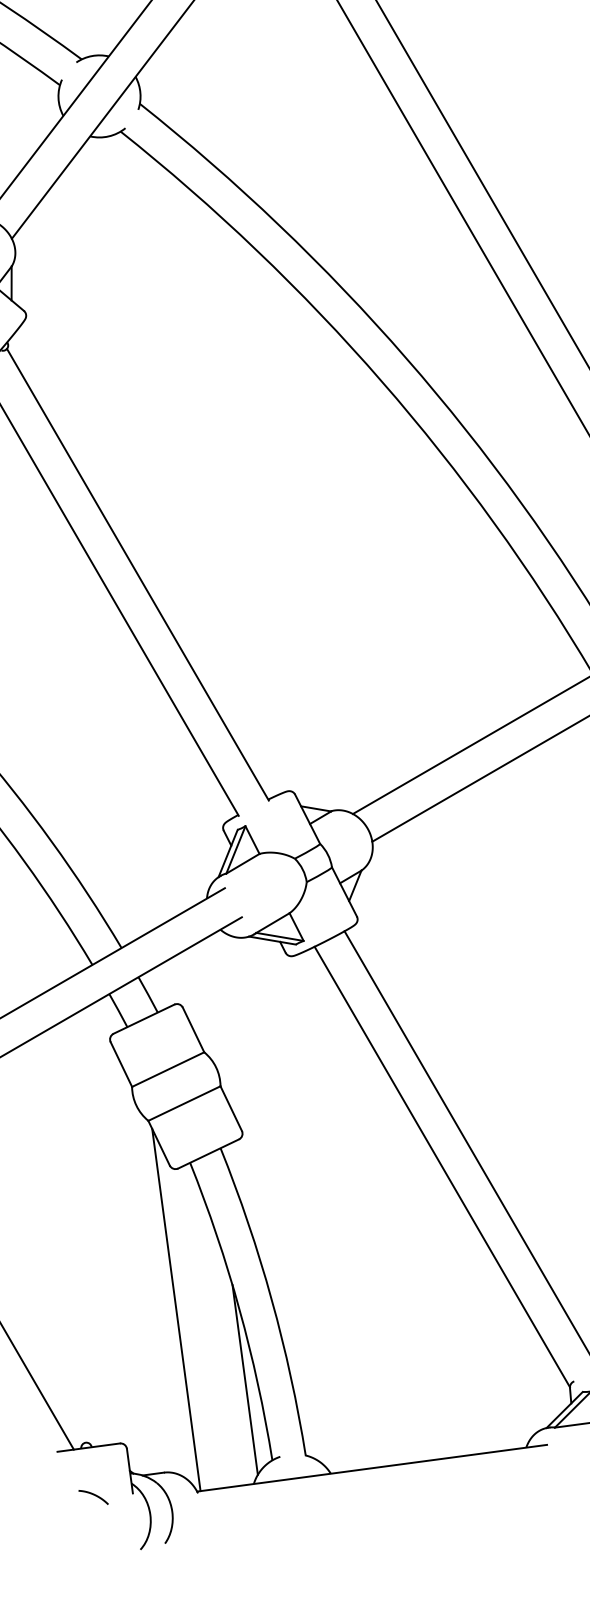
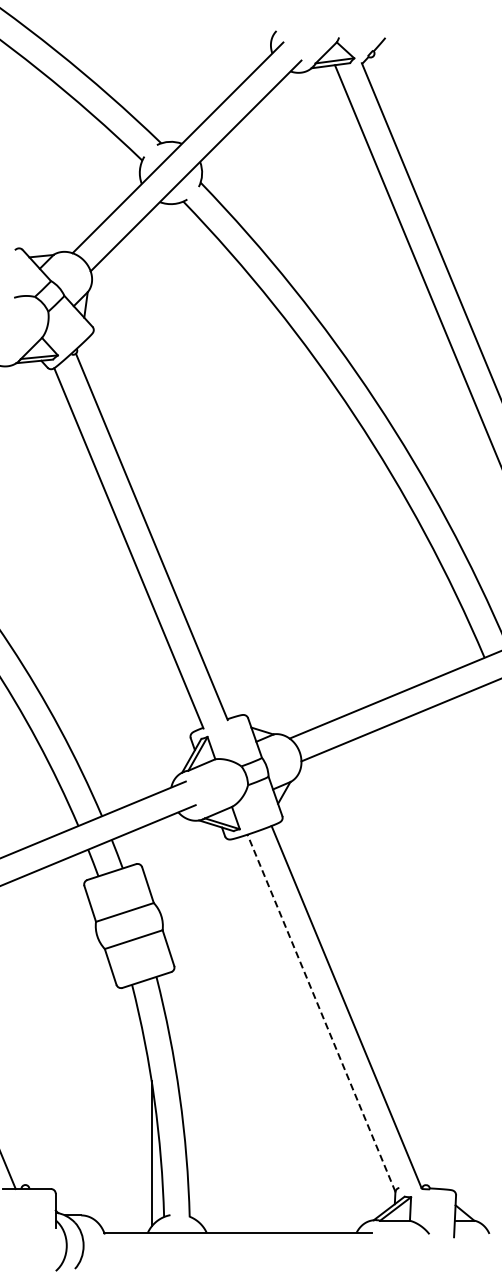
line: (442, 1165) -> (321, 1012), solid -> dashed
line: (175, 1309) -> (106, 1093), removed
curve: (92, 1495) -> (25, 1225), removed

